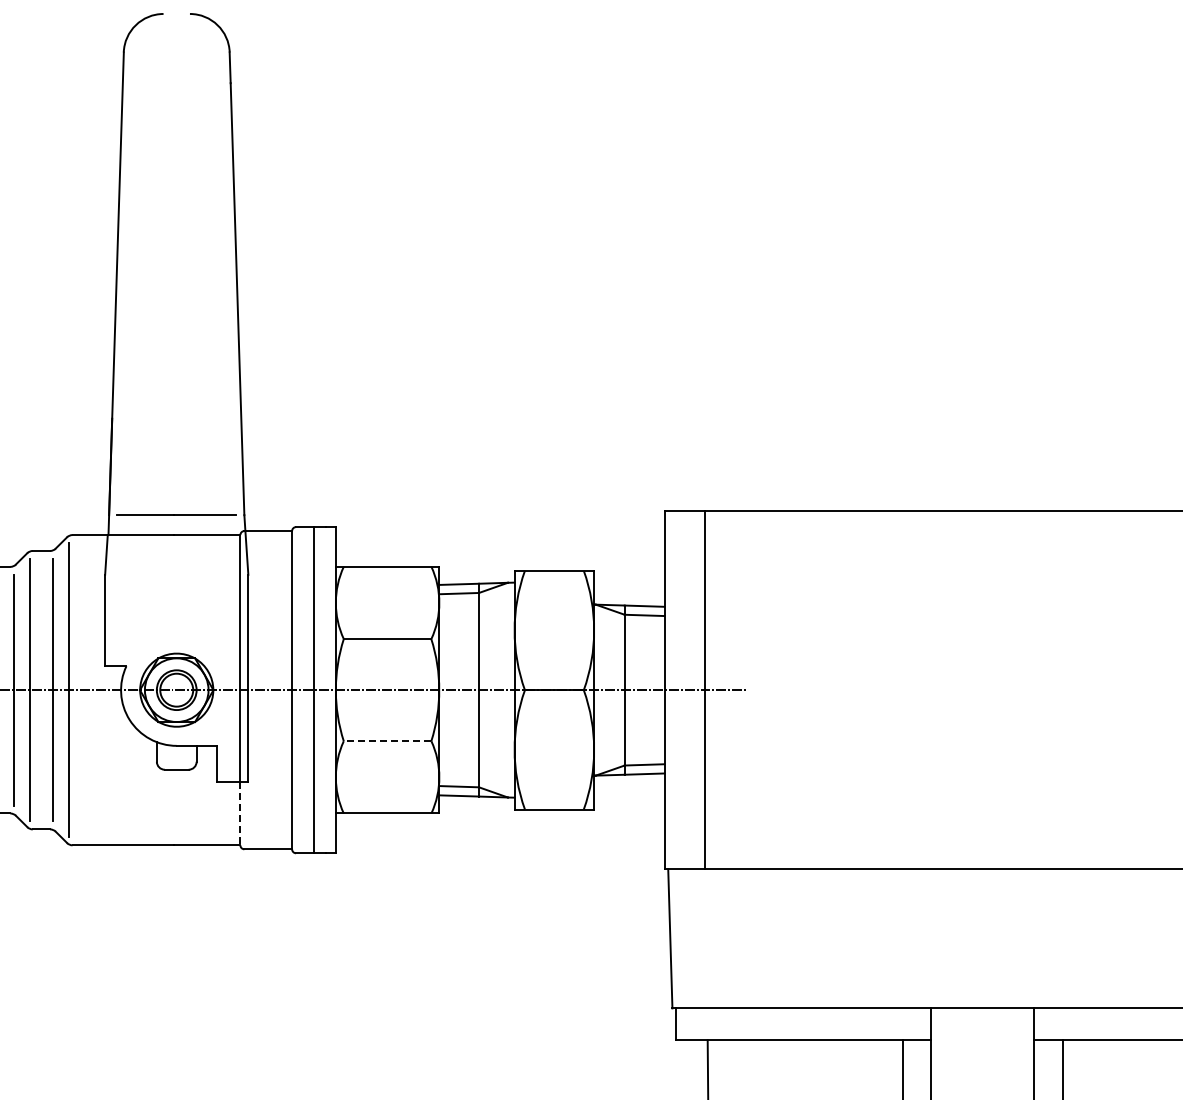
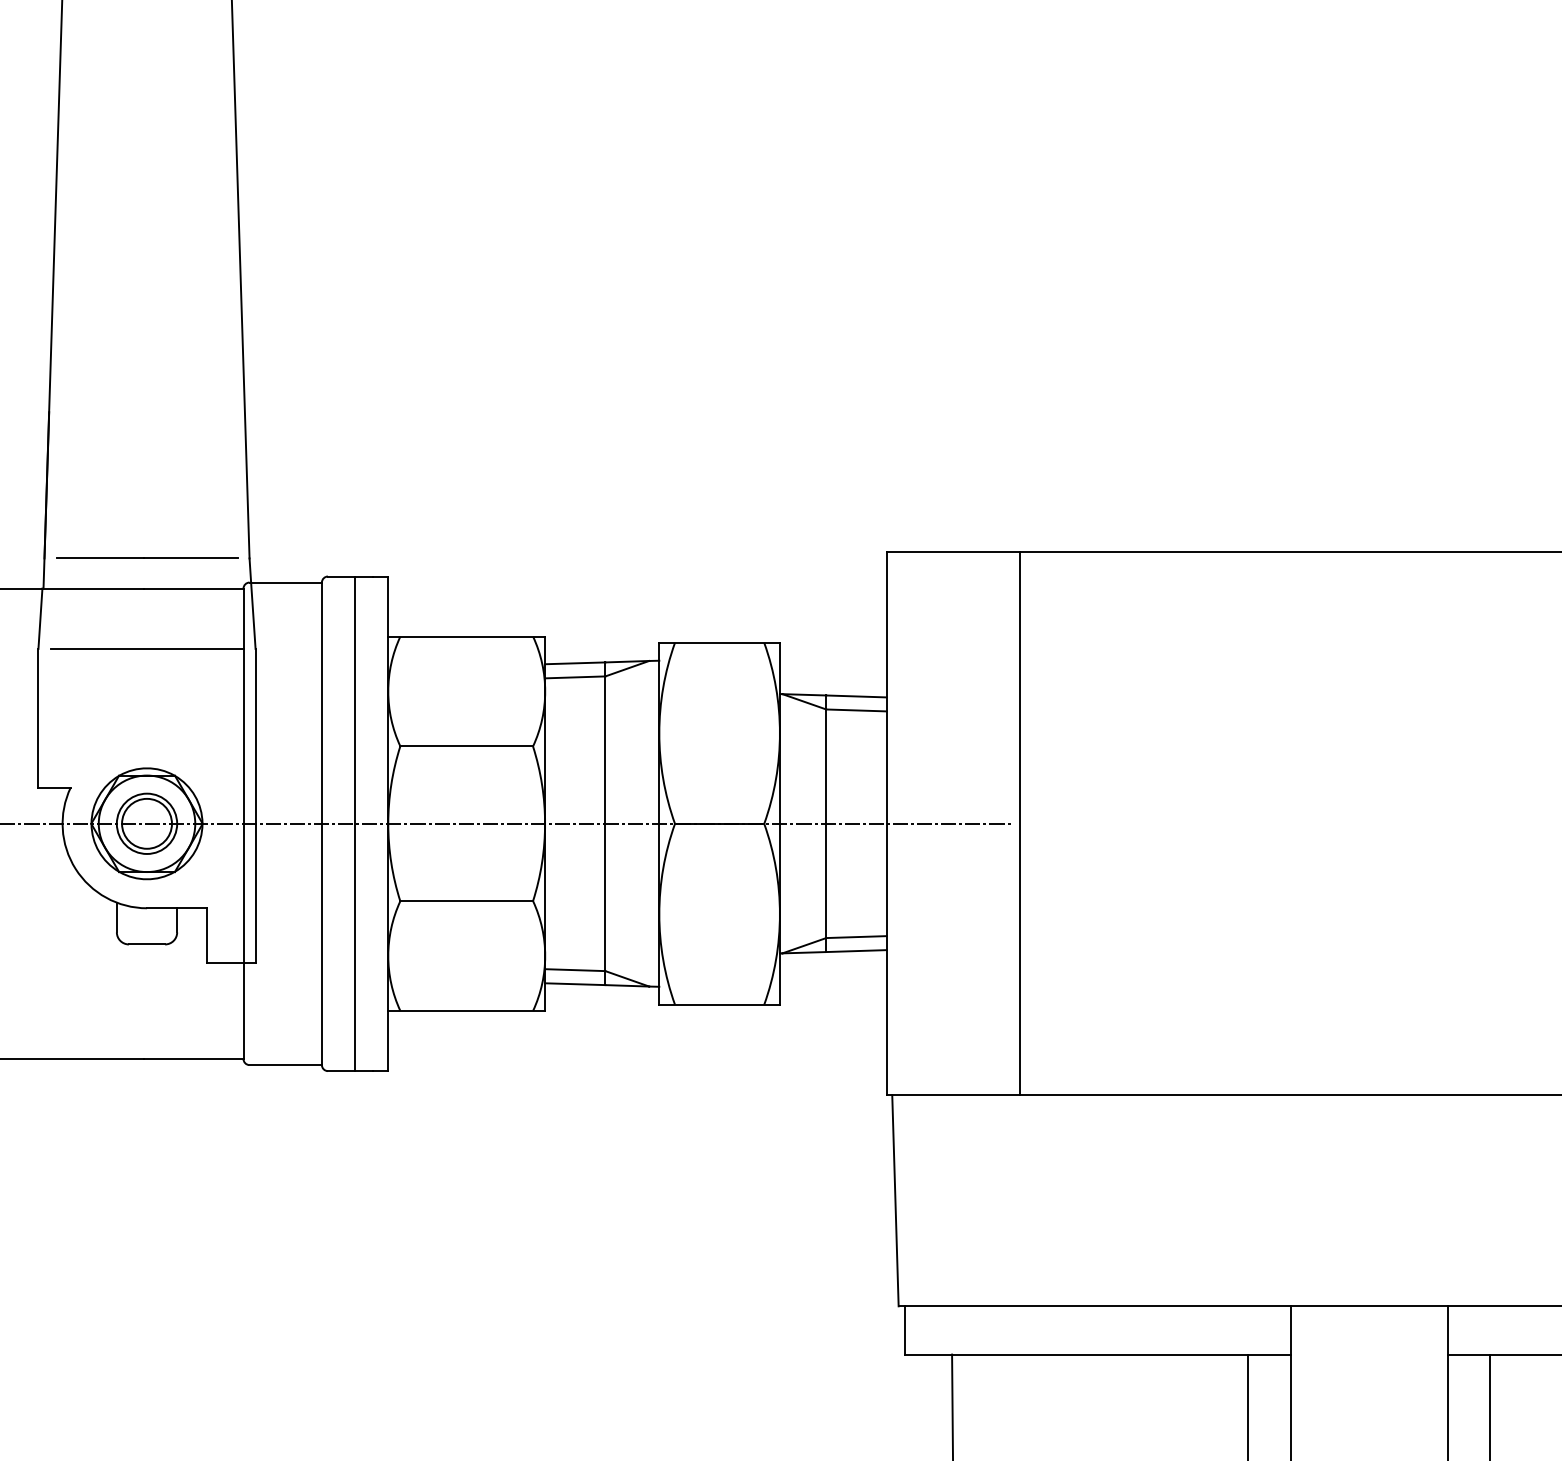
line: (176, 574) -> (146, 648), added
line: (705, 690) -> (1020, 824), moved
line: (387, 741) -> (466, 901), dashed -> solid
line: (240, 813) -> (243, 1010), dashed -> solid

